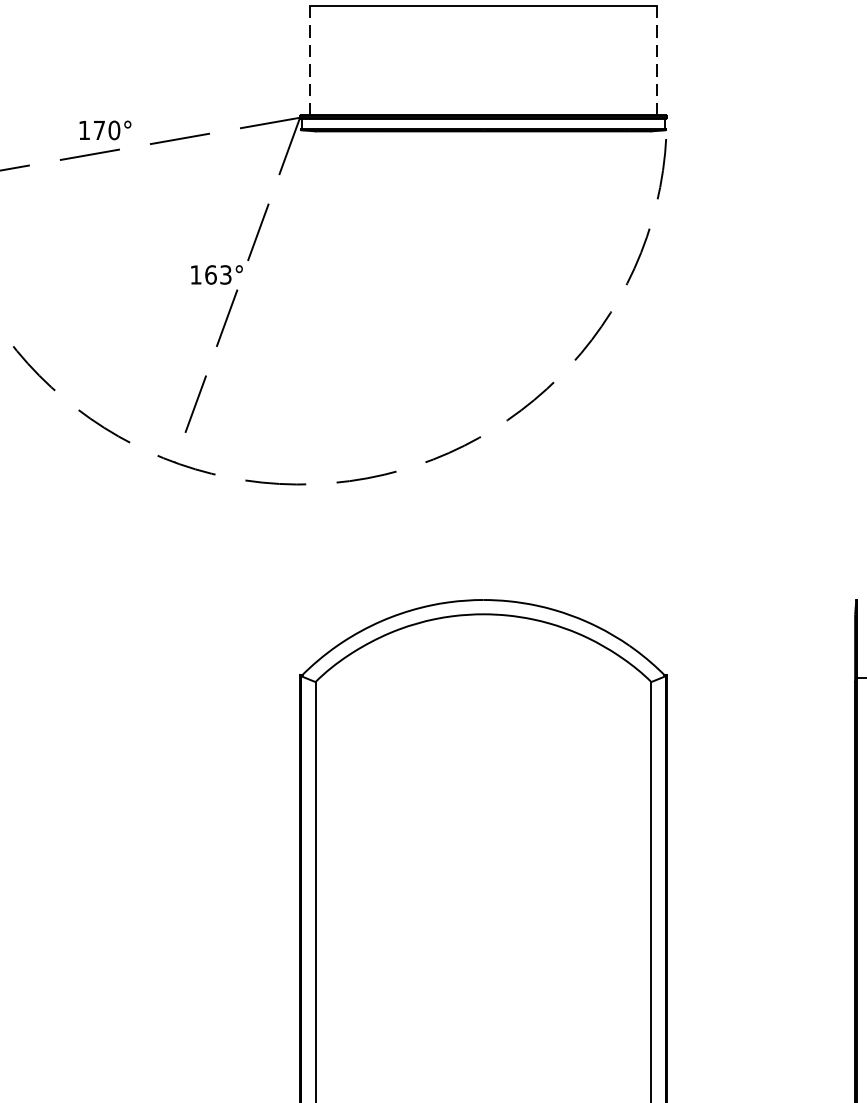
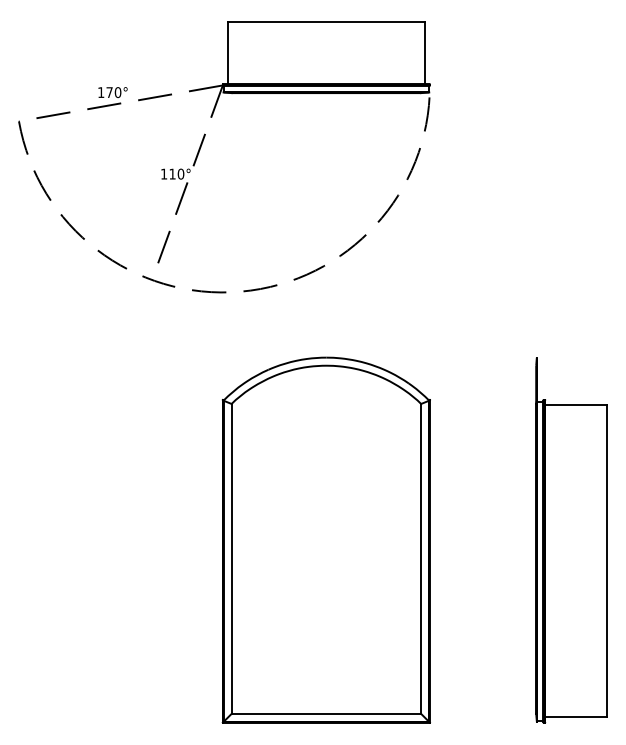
line: (310, 61) -> (228, 53), dashed -> solid
line: (657, 61) -> (424, 53), dashed -> solid
text: (217, 273) -> (176, 173), 163° -> 110°

